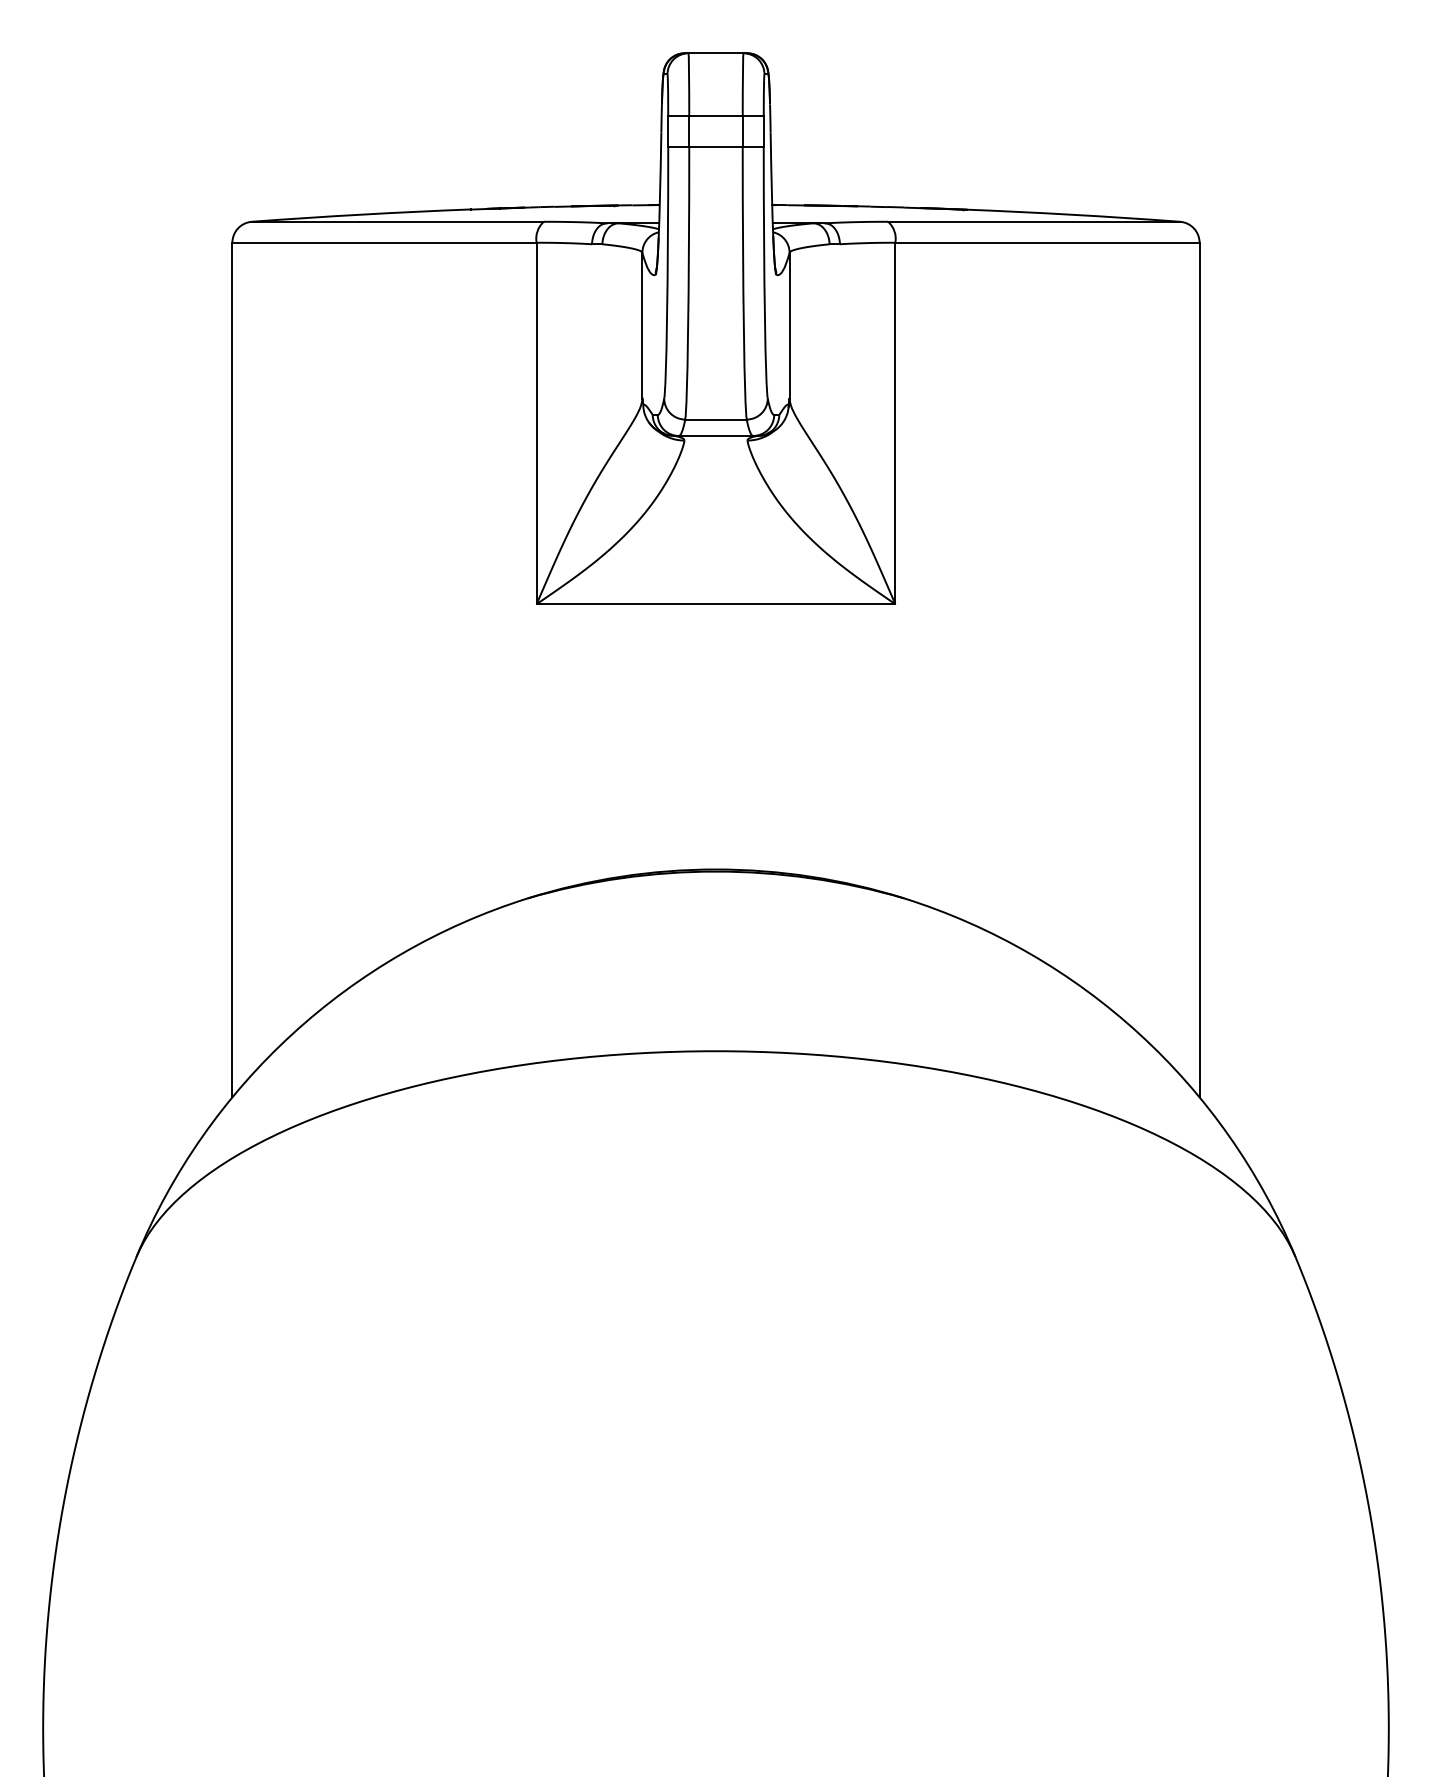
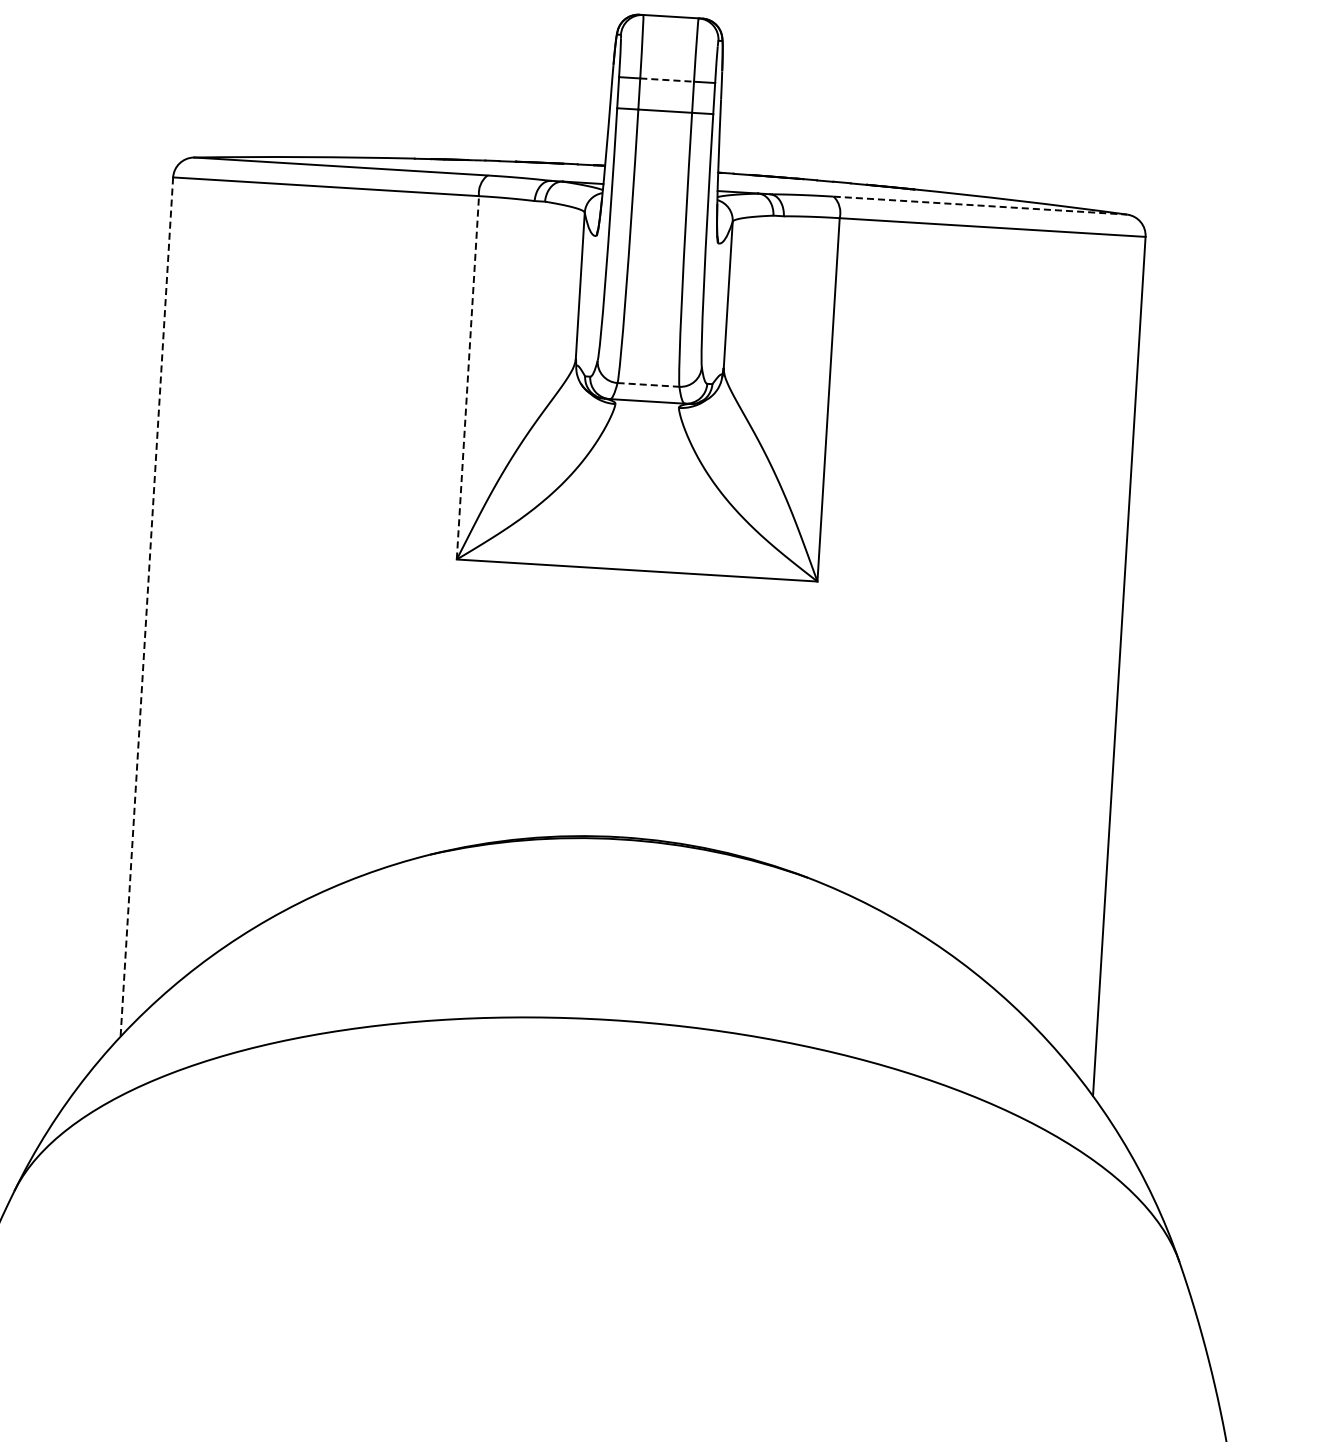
line: (715, 116) -> (666, 80), solid -> dashed
line: (1034, 221) -> (980, 205), solid -> dashed
line: (715, 419) -> (647, 384), solid -> dashed
line: (536, 423) -> (467, 377), solid -> dashed
line: (232, 670) -> (146, 607), solid -> dashed

